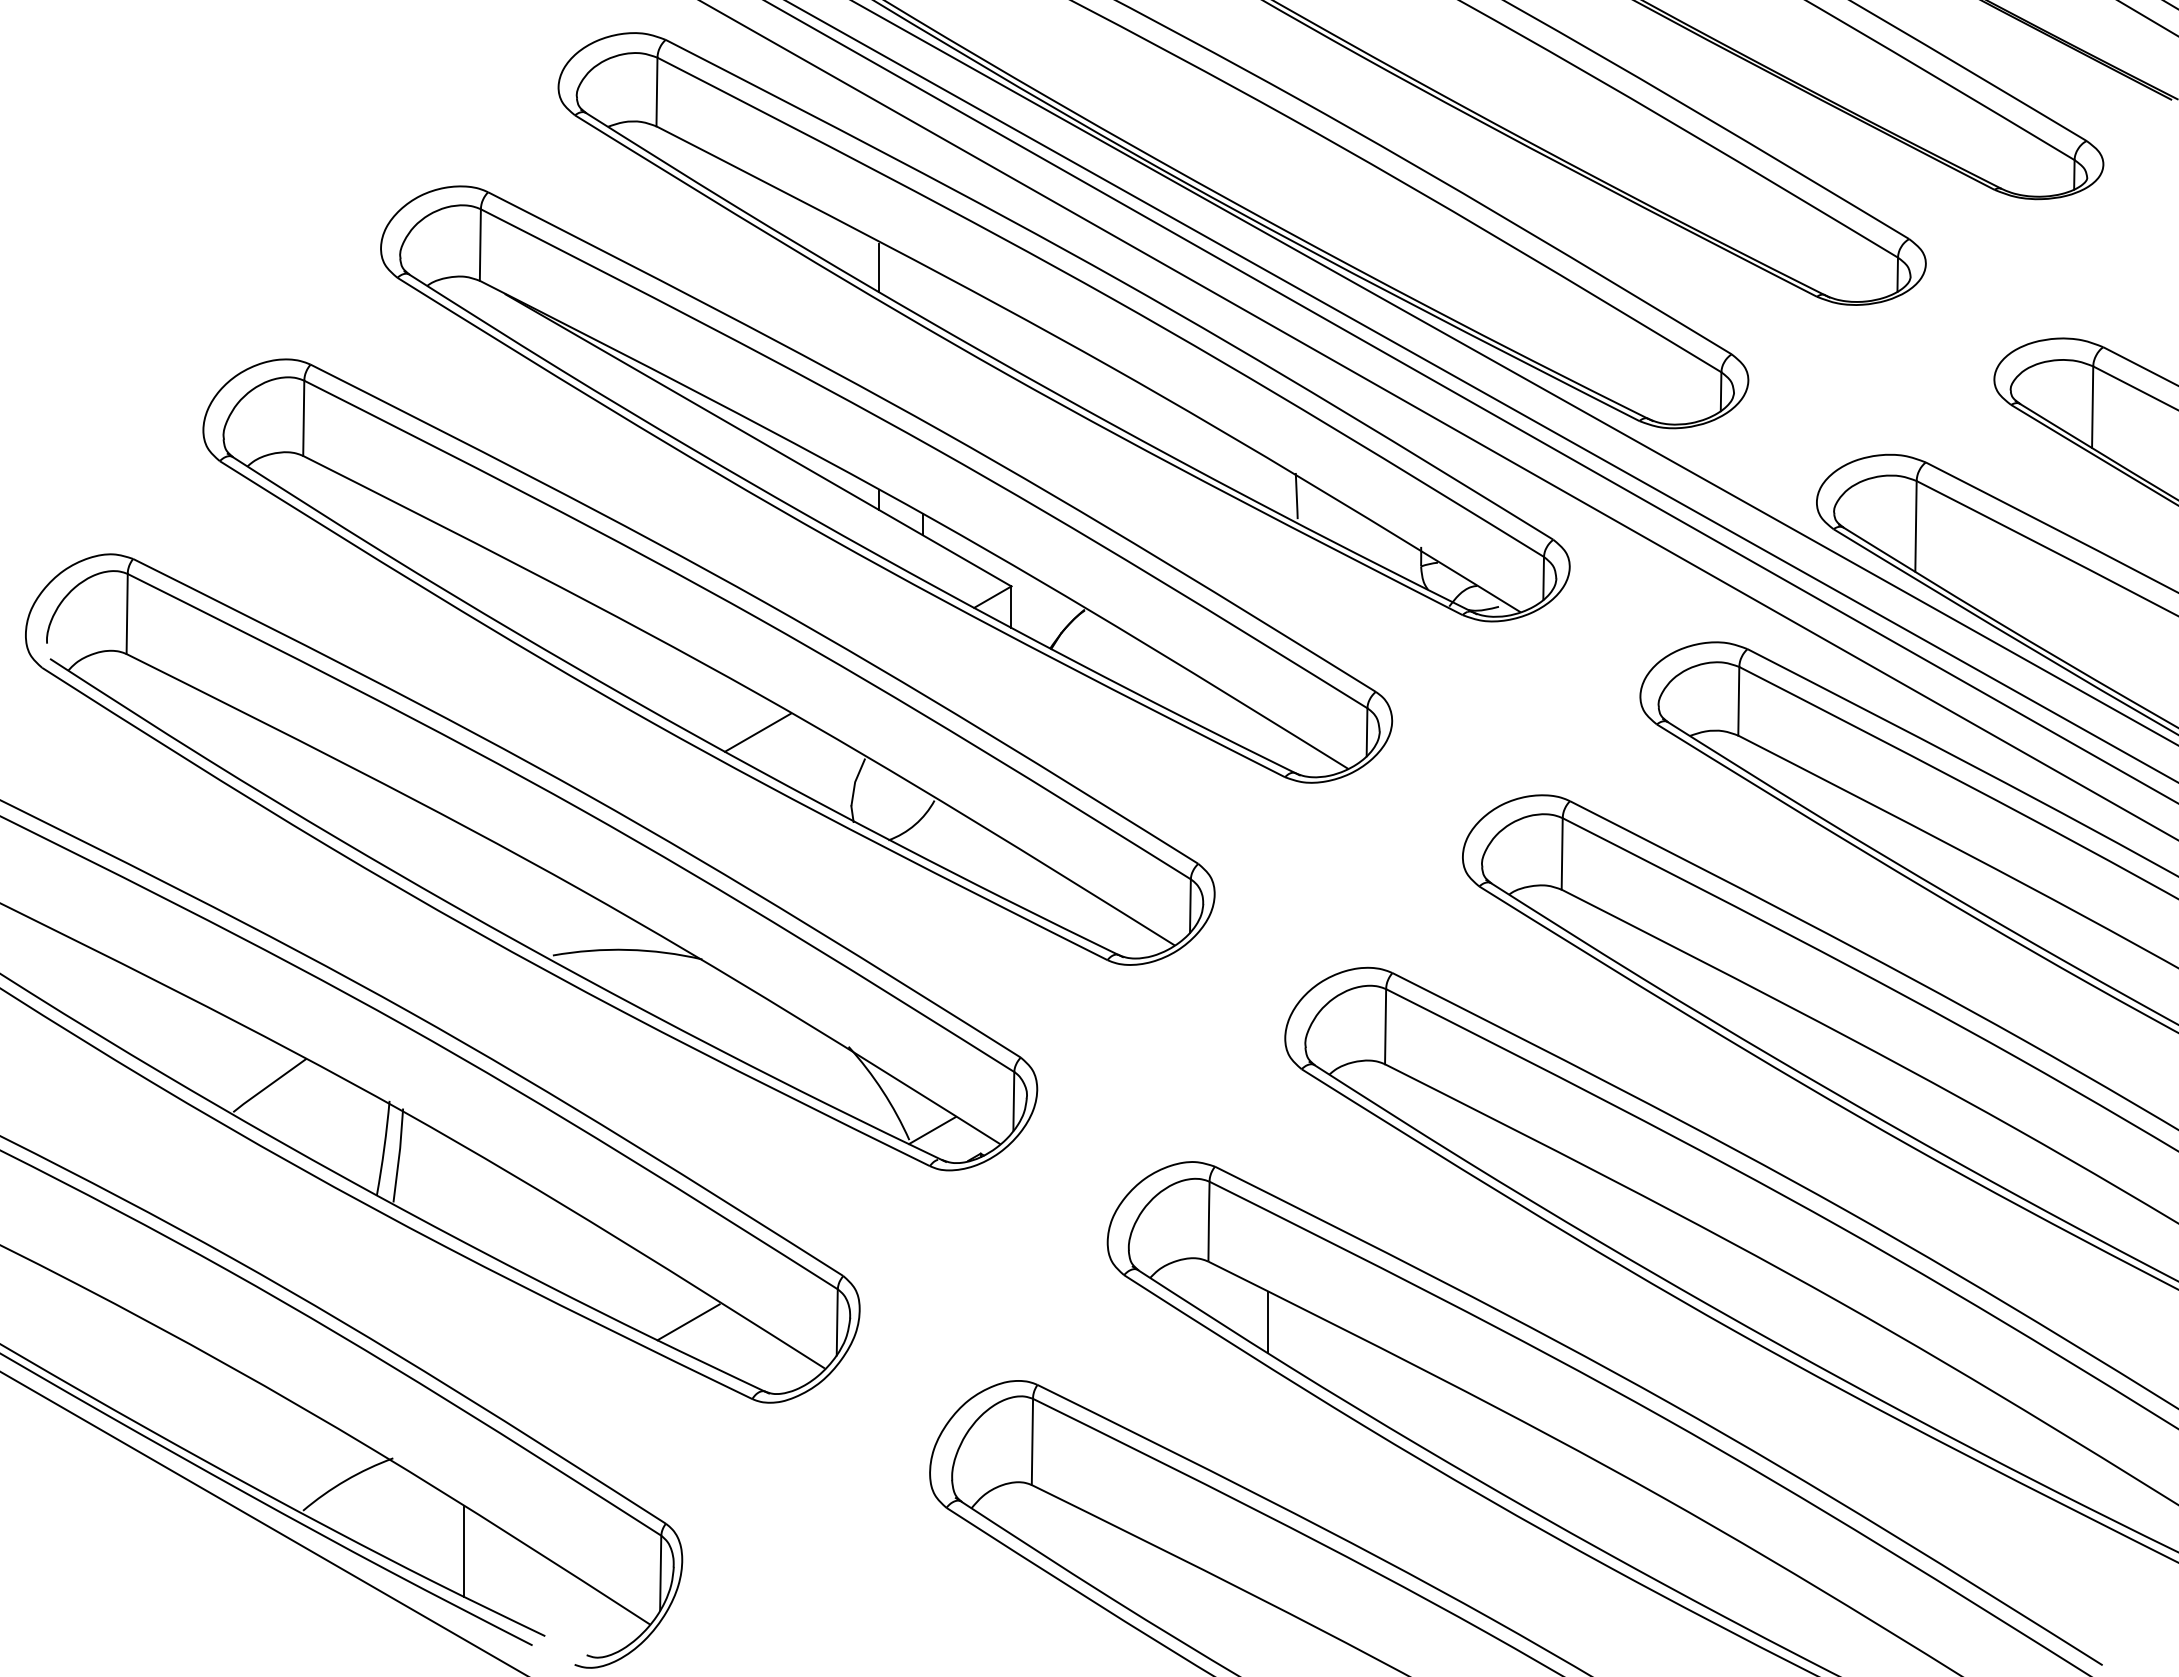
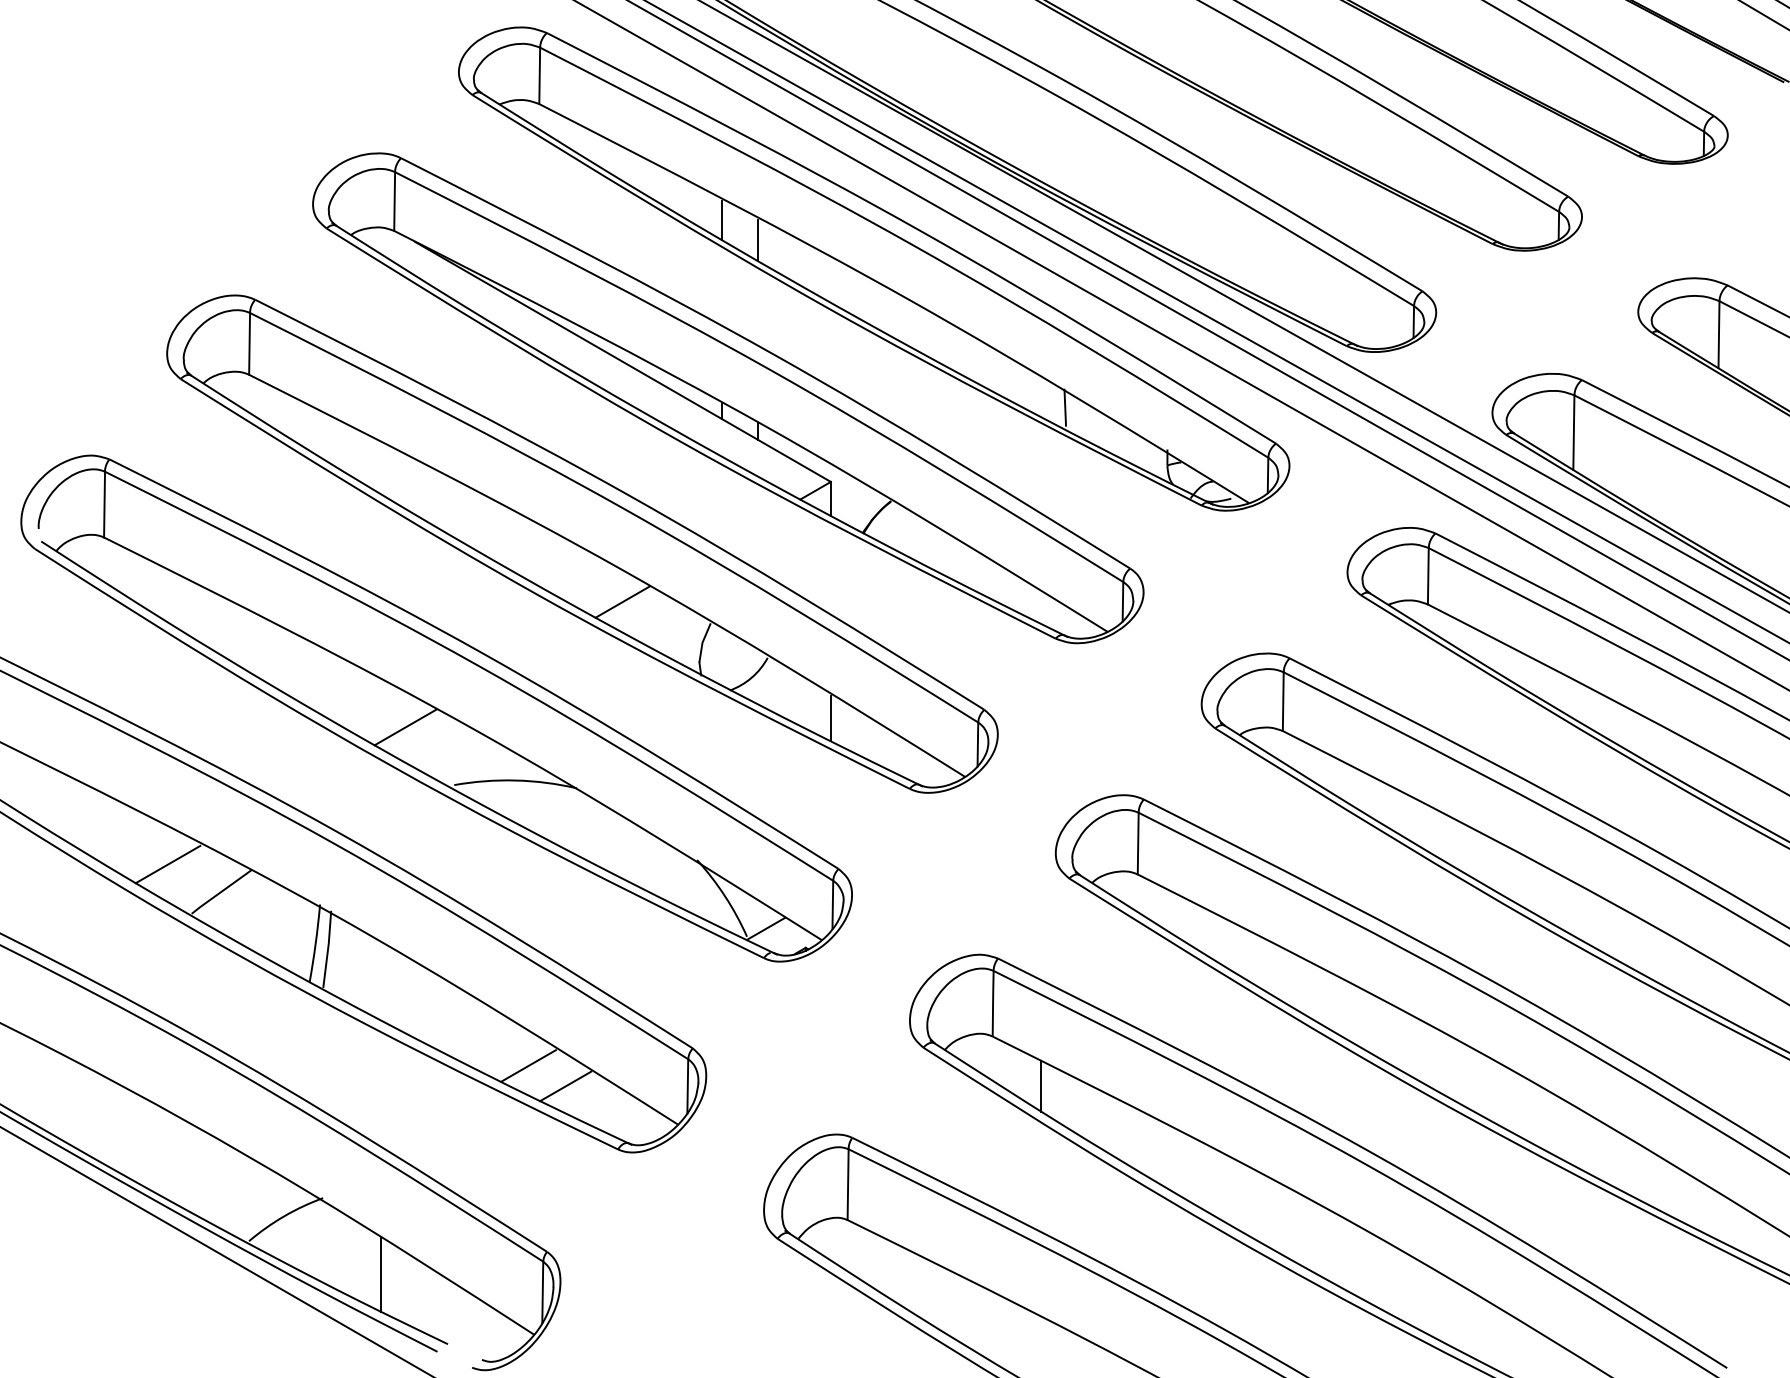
line: (923, 292) -> (758, 240), added
line: (1011, 874) -> (830, 718), added
line: (493, 885) -> (405, 727), added
line: (204, 1051) -> (168, 863), added
line: (643, 1297) -> (528, 1066), added

